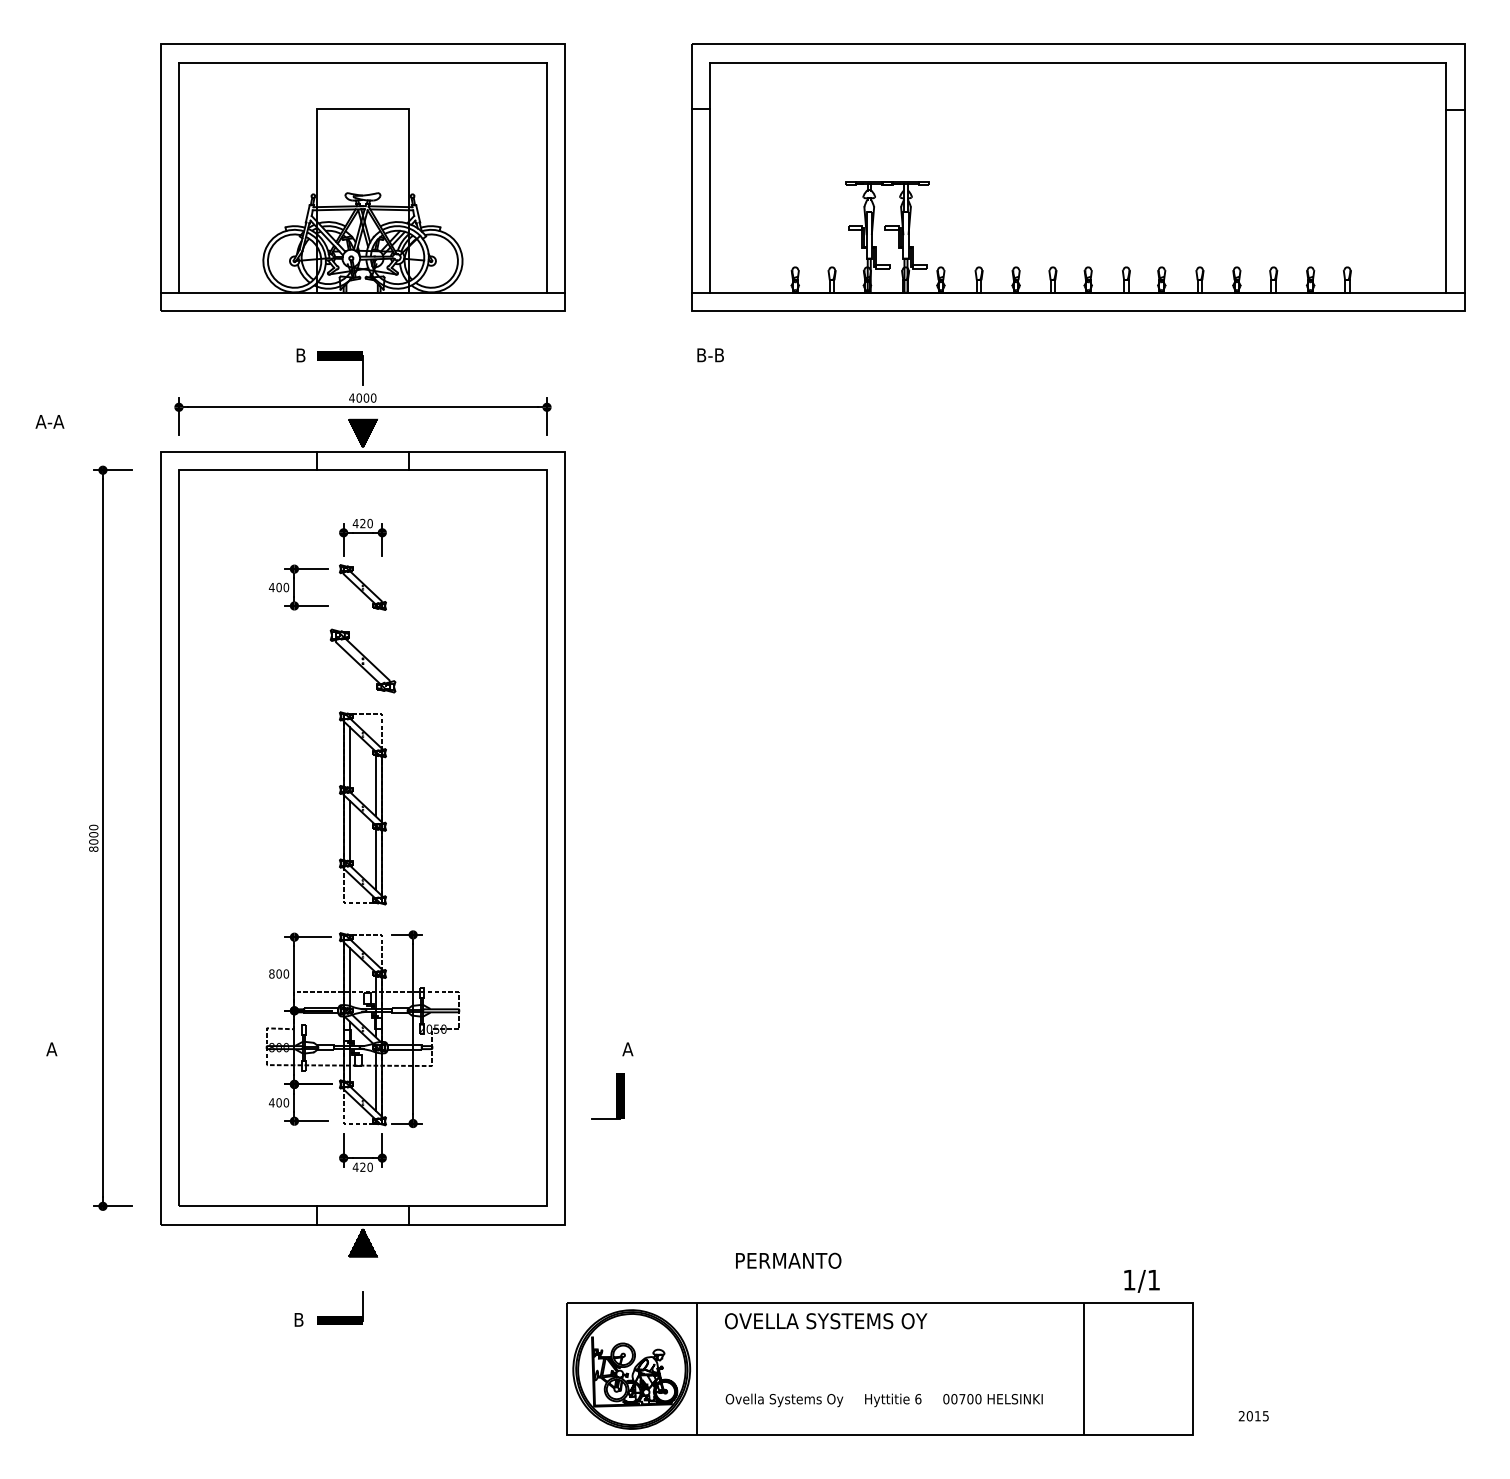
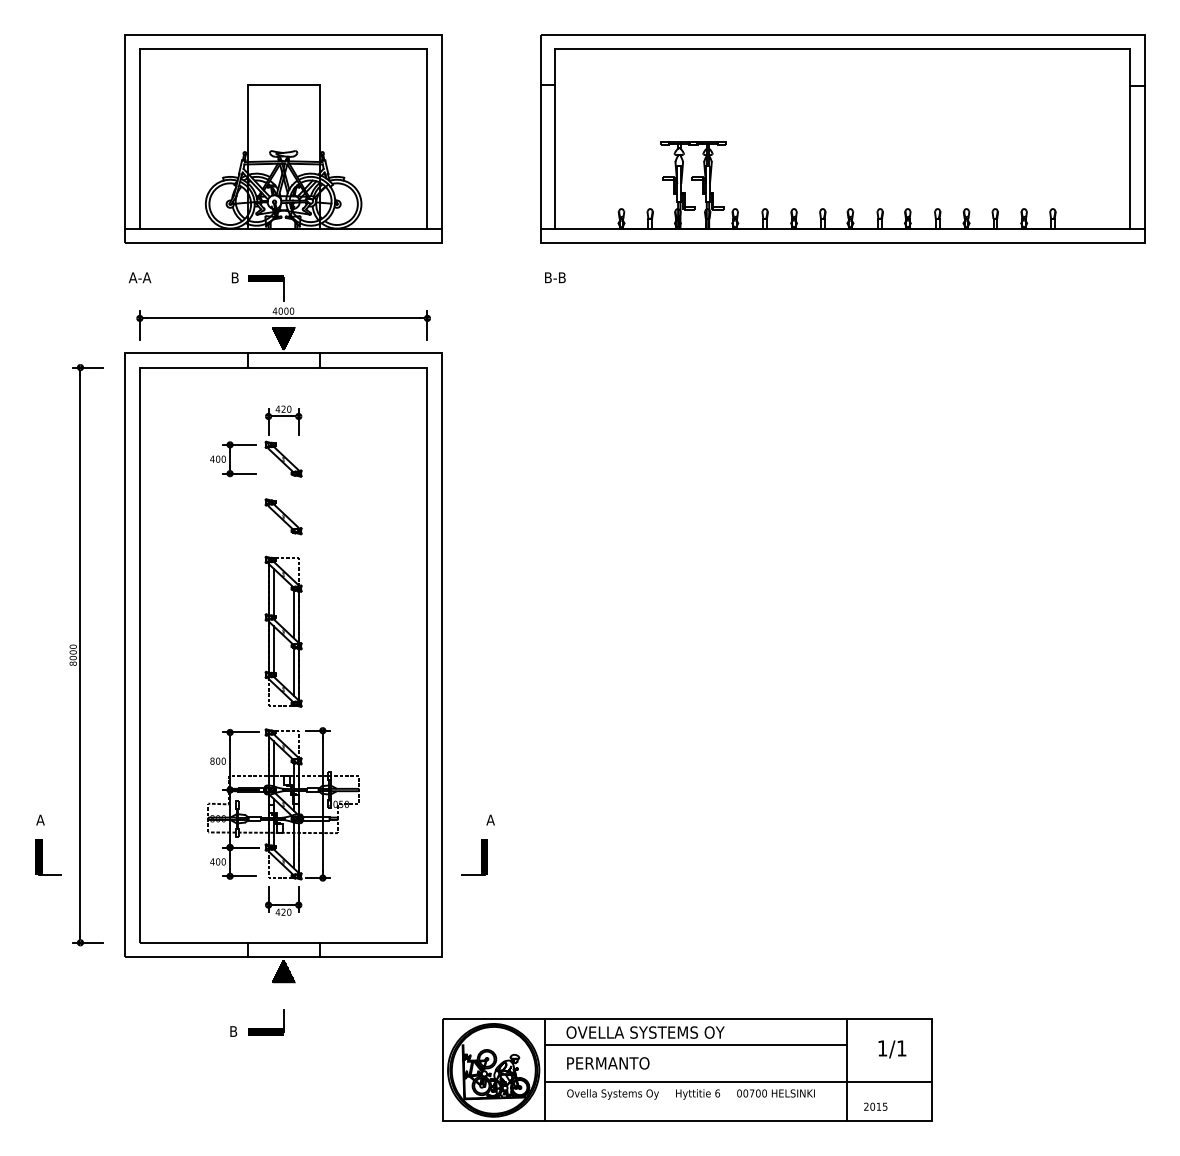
text: (50, 421) -> (140, 277), moved
part: (362, 660) -> (283, 516), size x0.71
part: (62, 1097) -> (48, 857), added
text: (788, 1260) -> (608, 1063), moved
text: (1142, 1281) -> (892, 1049), moved
line: (890, 1337) -> (695, 1045), added
line: (945, 1383) -> (738, 1081), added
text: (1253, 1415) -> (875, 1106), moved

